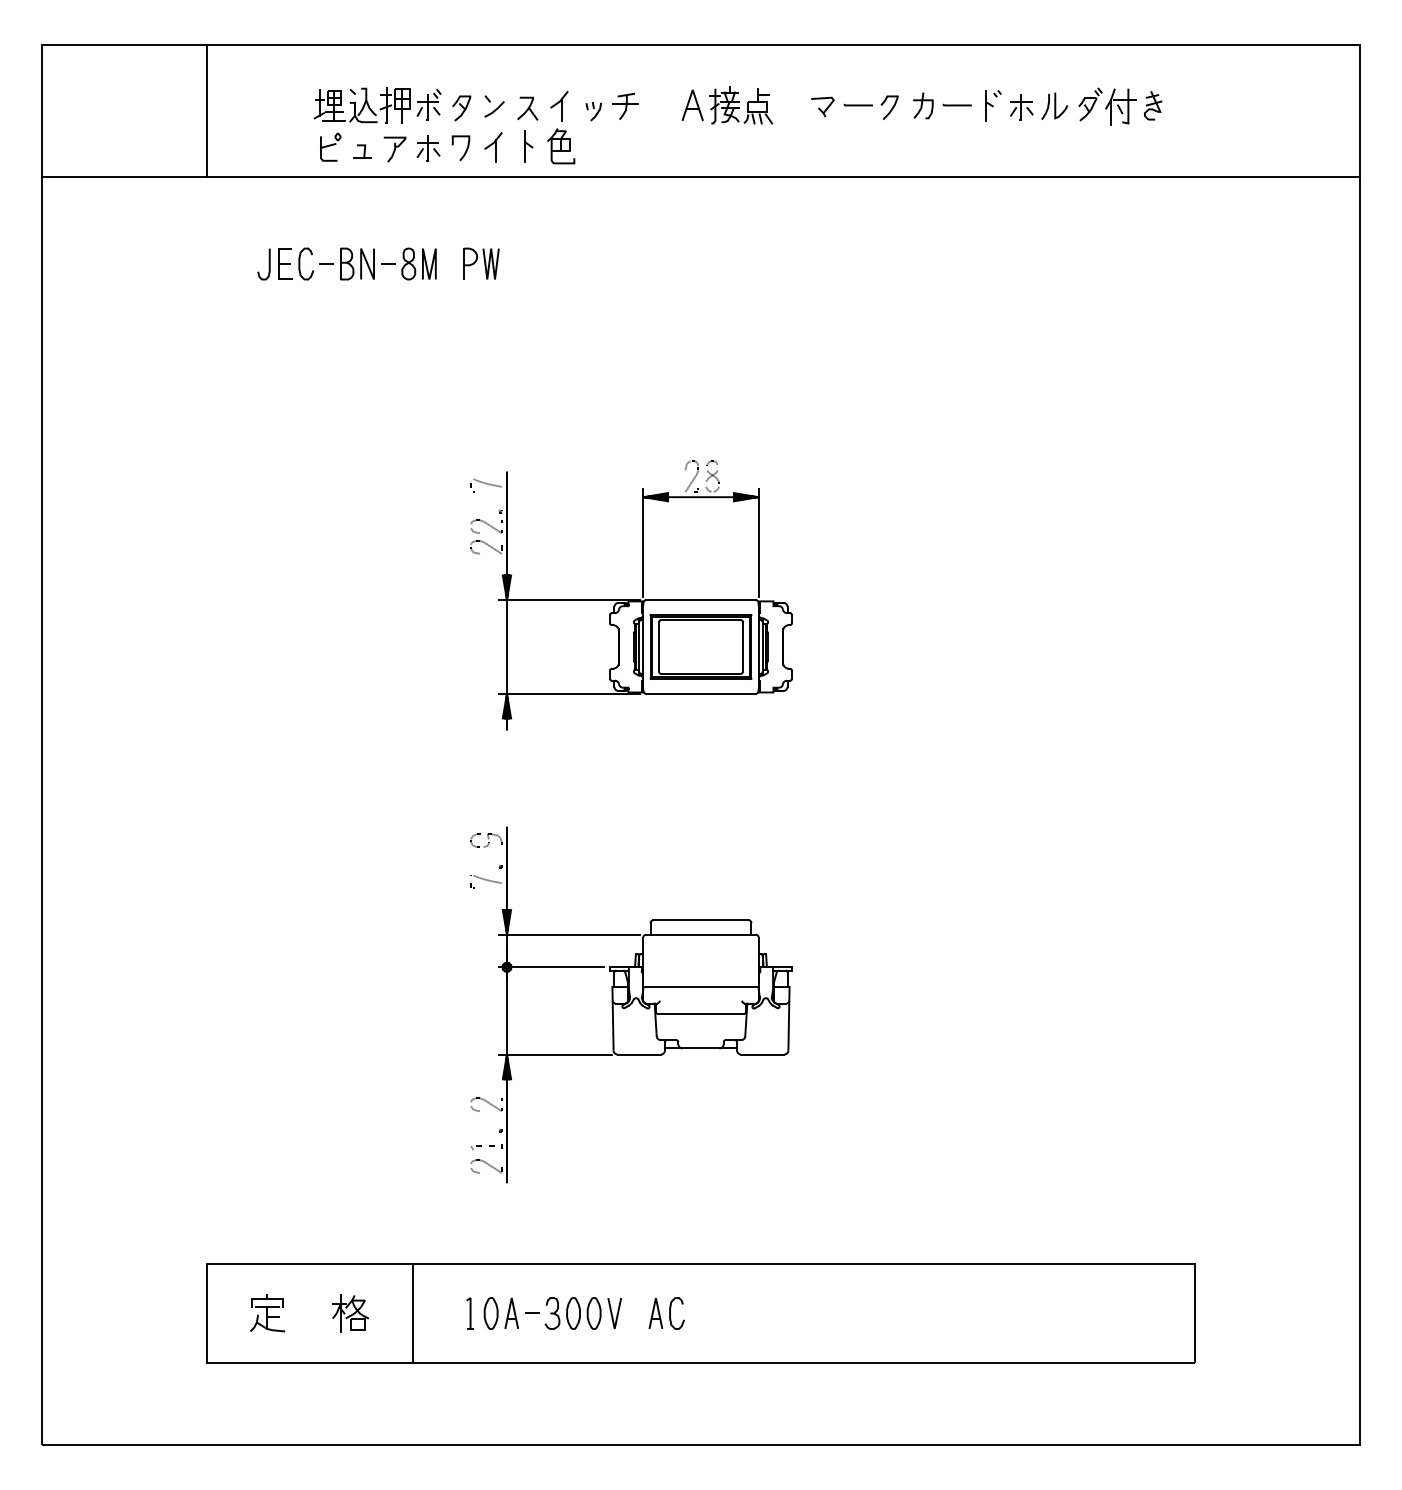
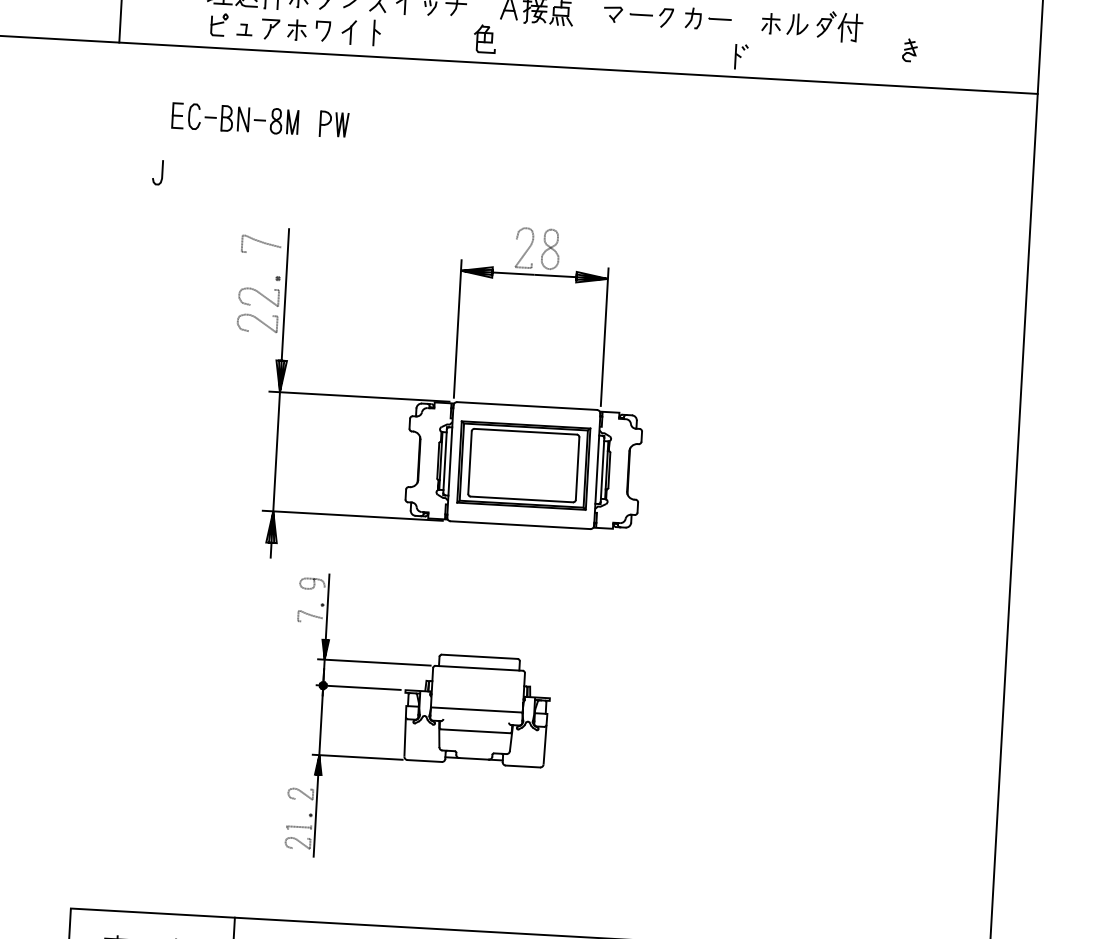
part: (993, 105) -> (741, 56), moved
part: (1153, 105) -> (910, 50), moved
part: (561, 146) -> (485, 39), moved
curve: (268, 264) -> (161, 172), moved
part: (631, 595) -> (438, 395), size x1.6

